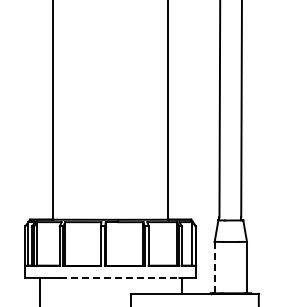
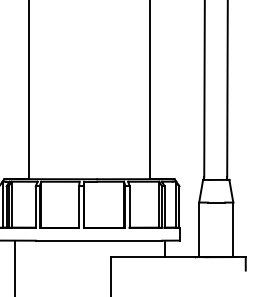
line: (214, 267) -> (198, 229), dashed -> solid
line: (119, 278) -> (98, 241), dashed -> solid

